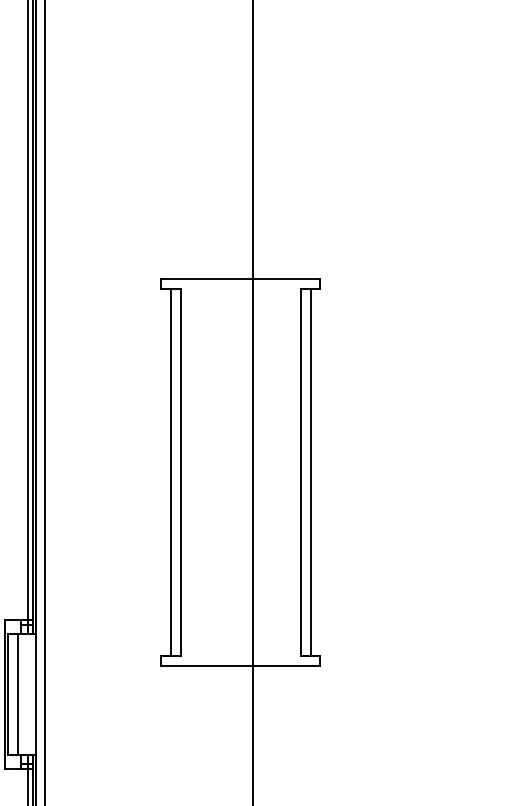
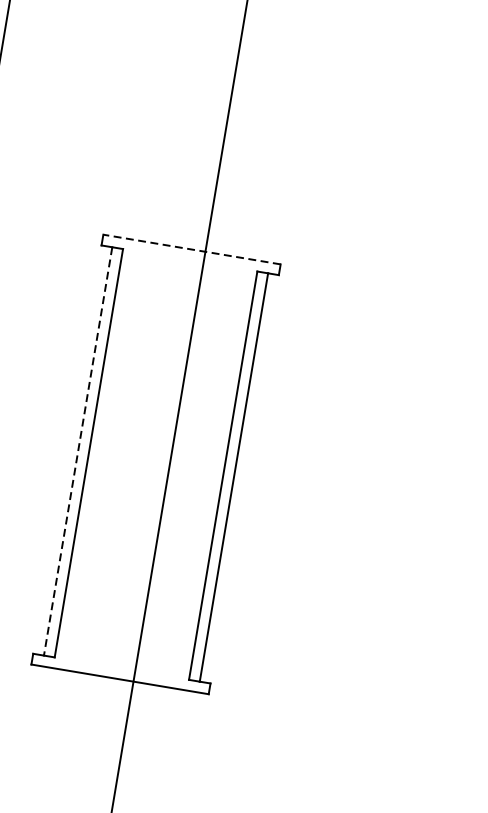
line: (240, 279) -> (191, 249), solid -> dashed
line: (170, 473) -> (77, 452), solid -> dashed

